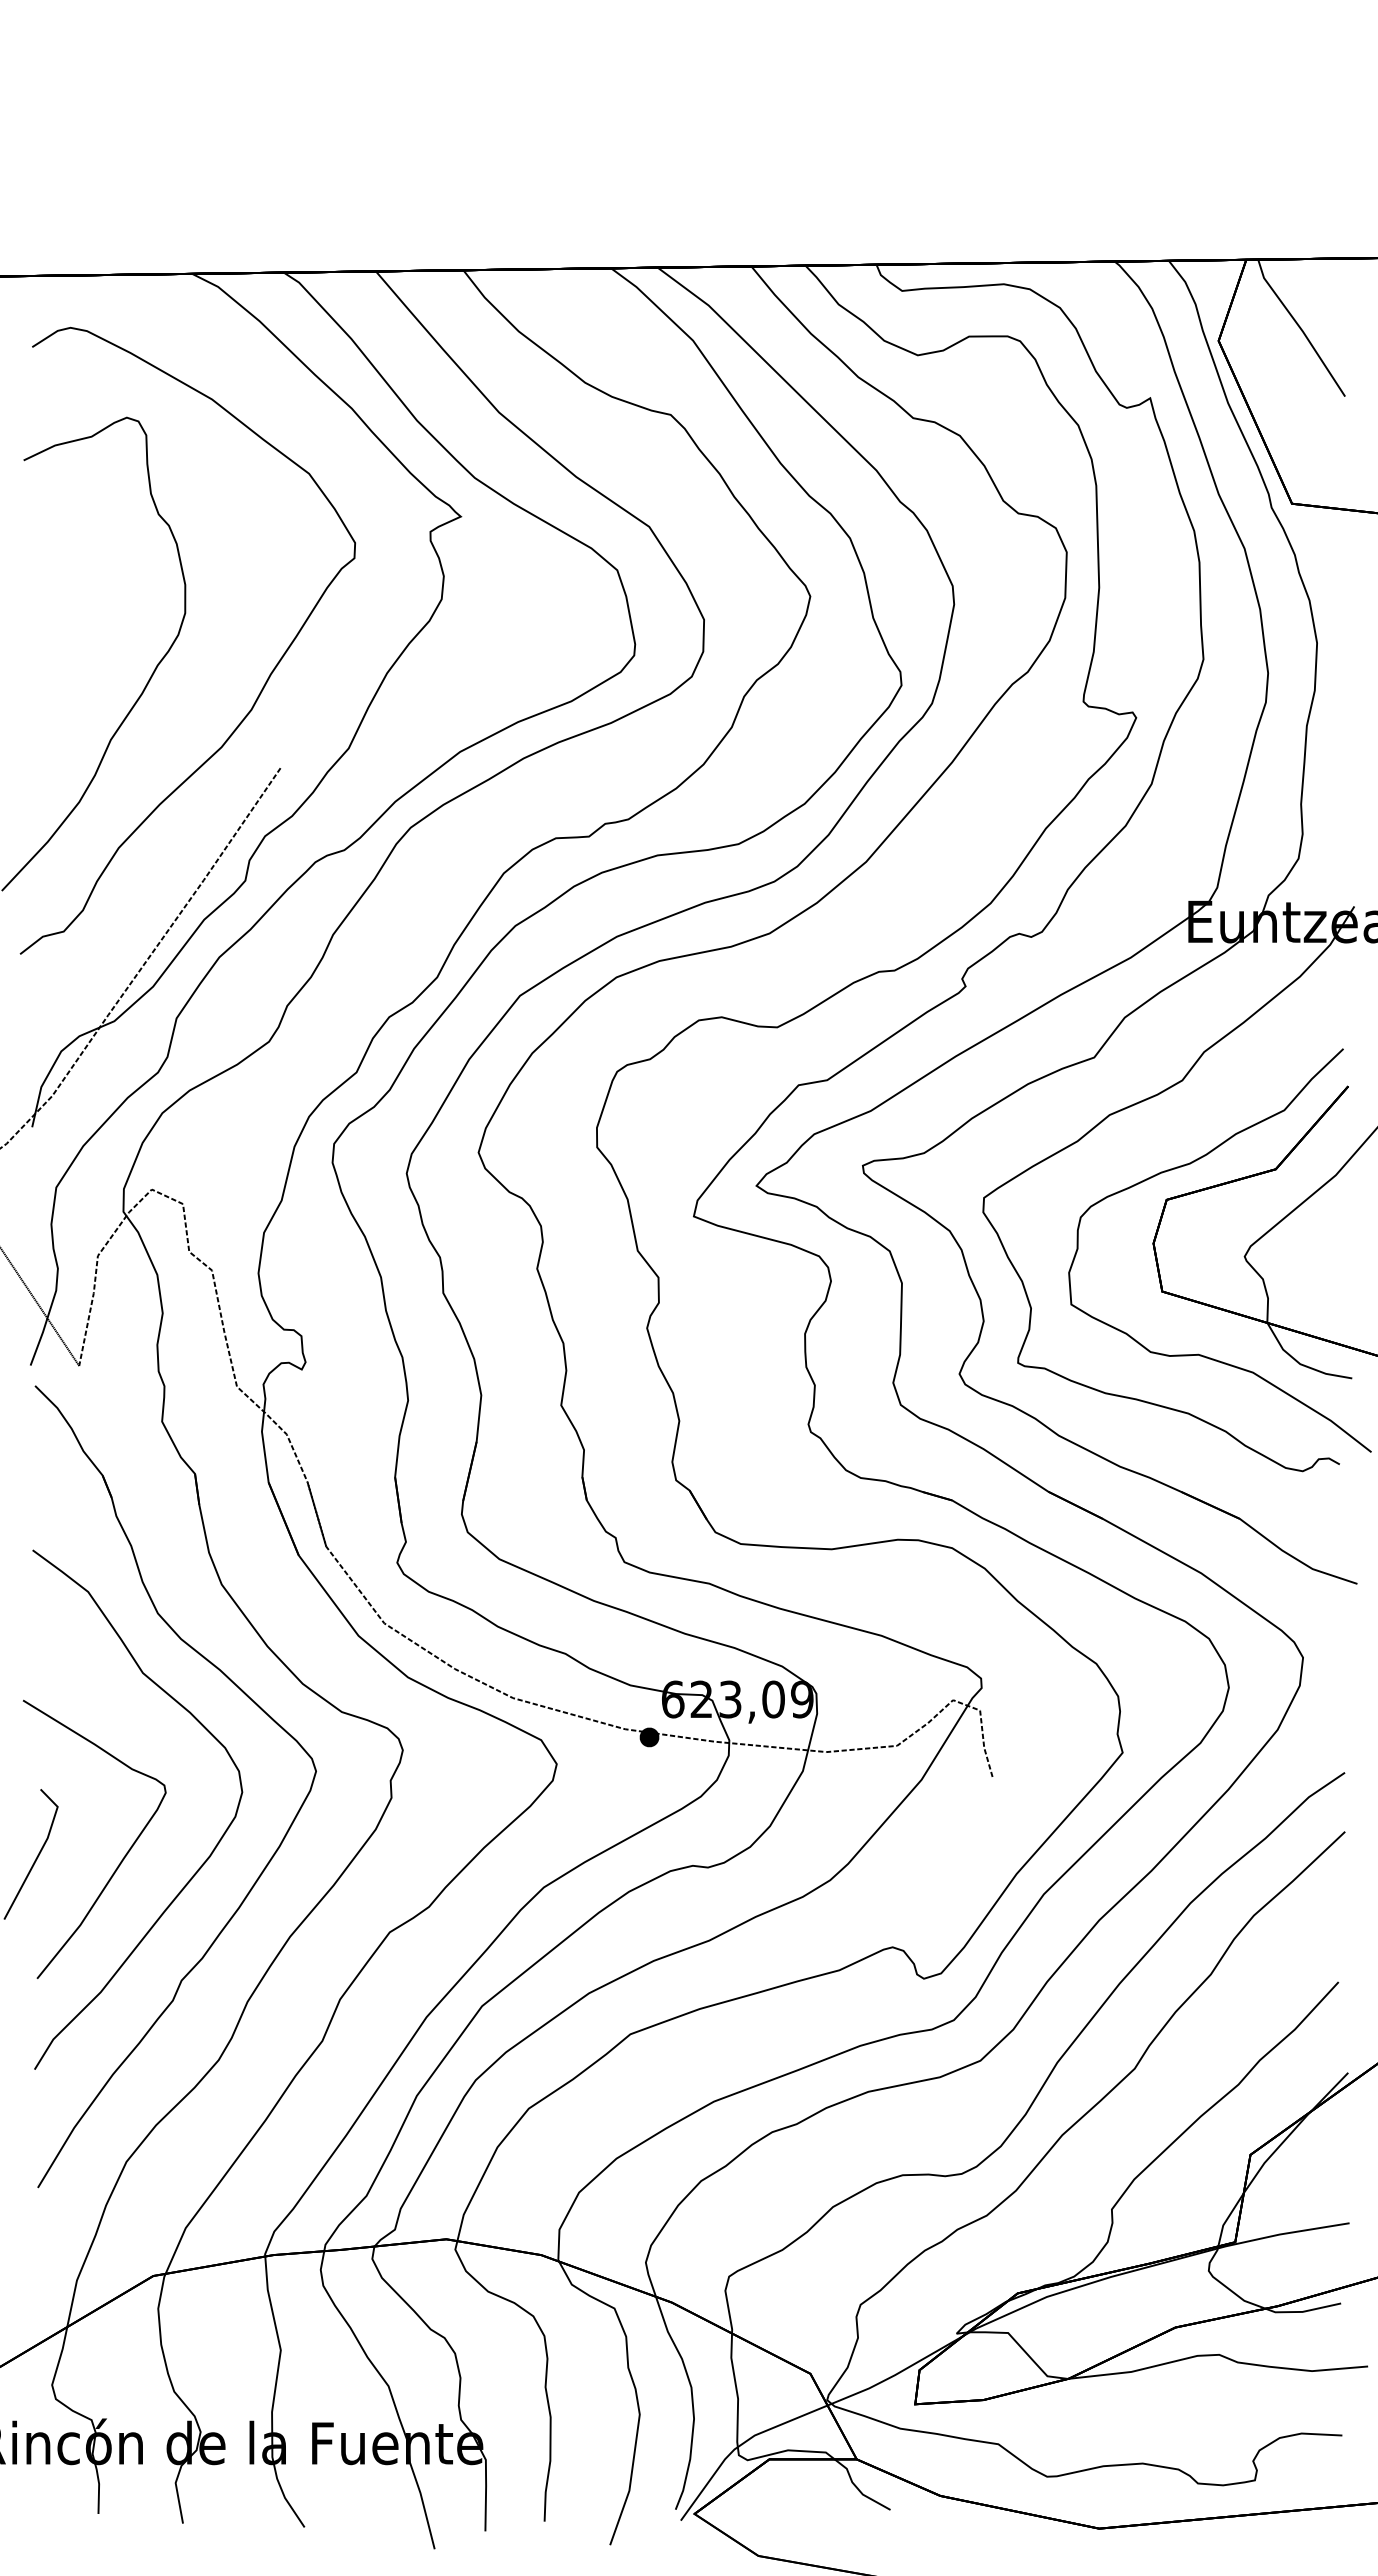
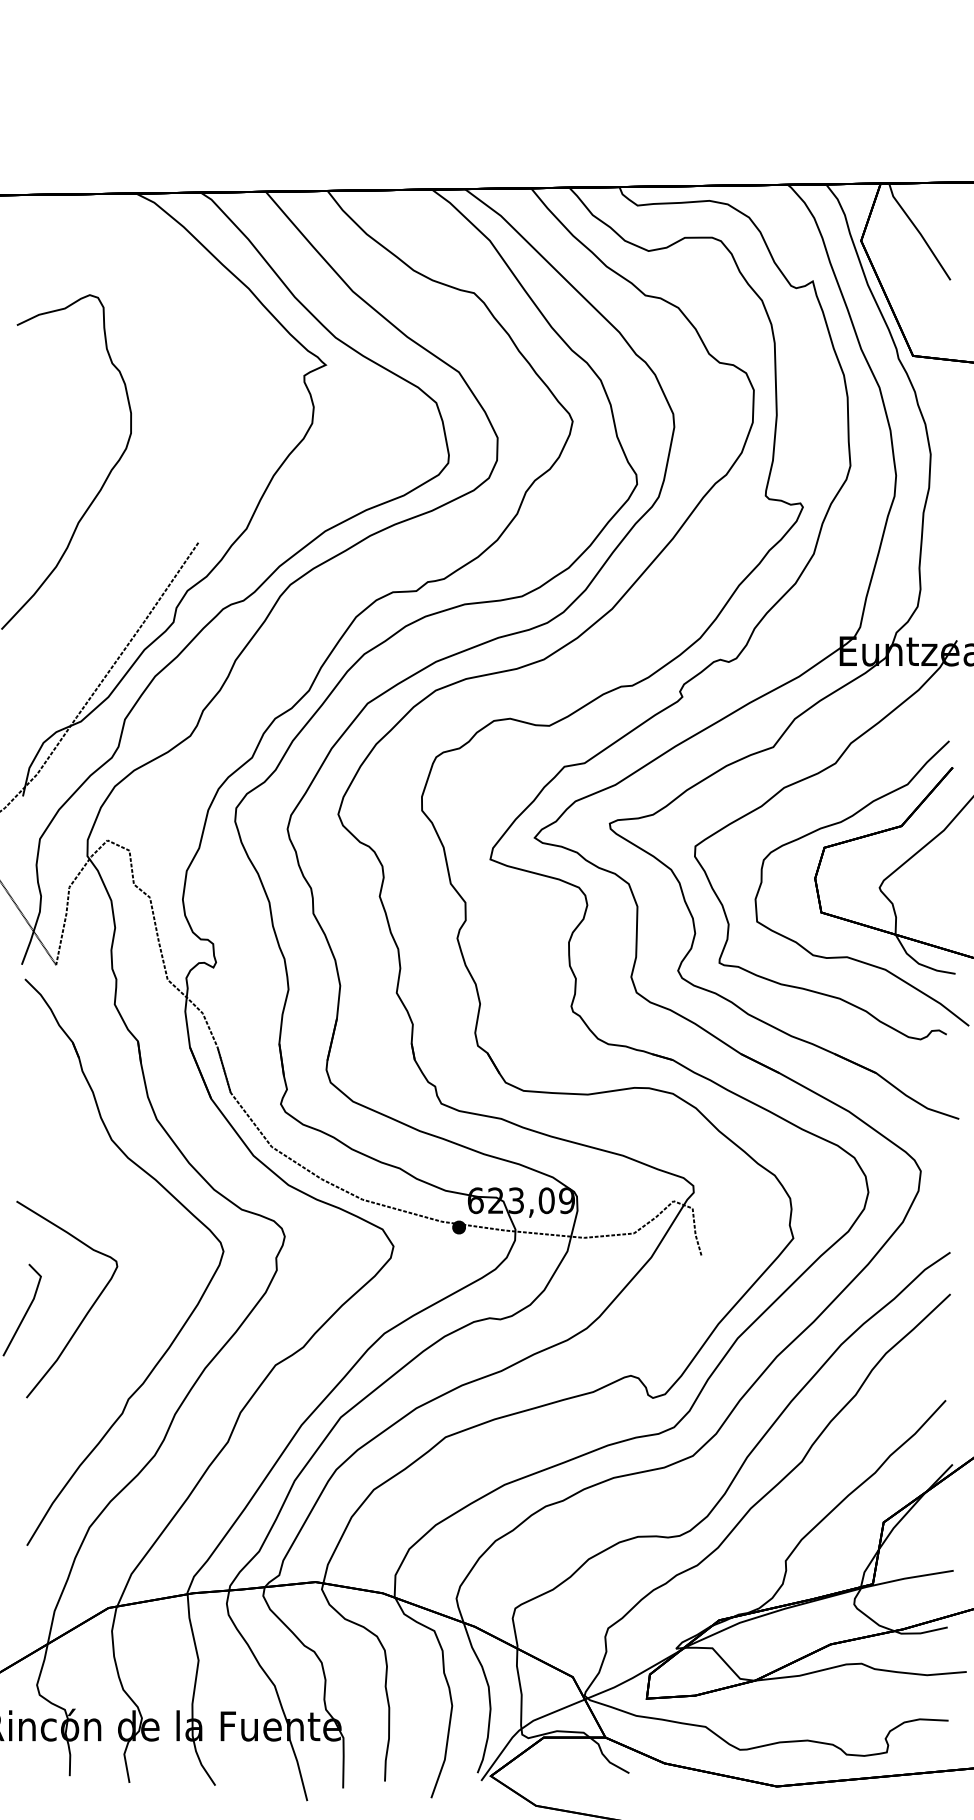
part: (265, 681) -> (187, 481), removed
part: (202, 1863) -> (143, 1316), removed

